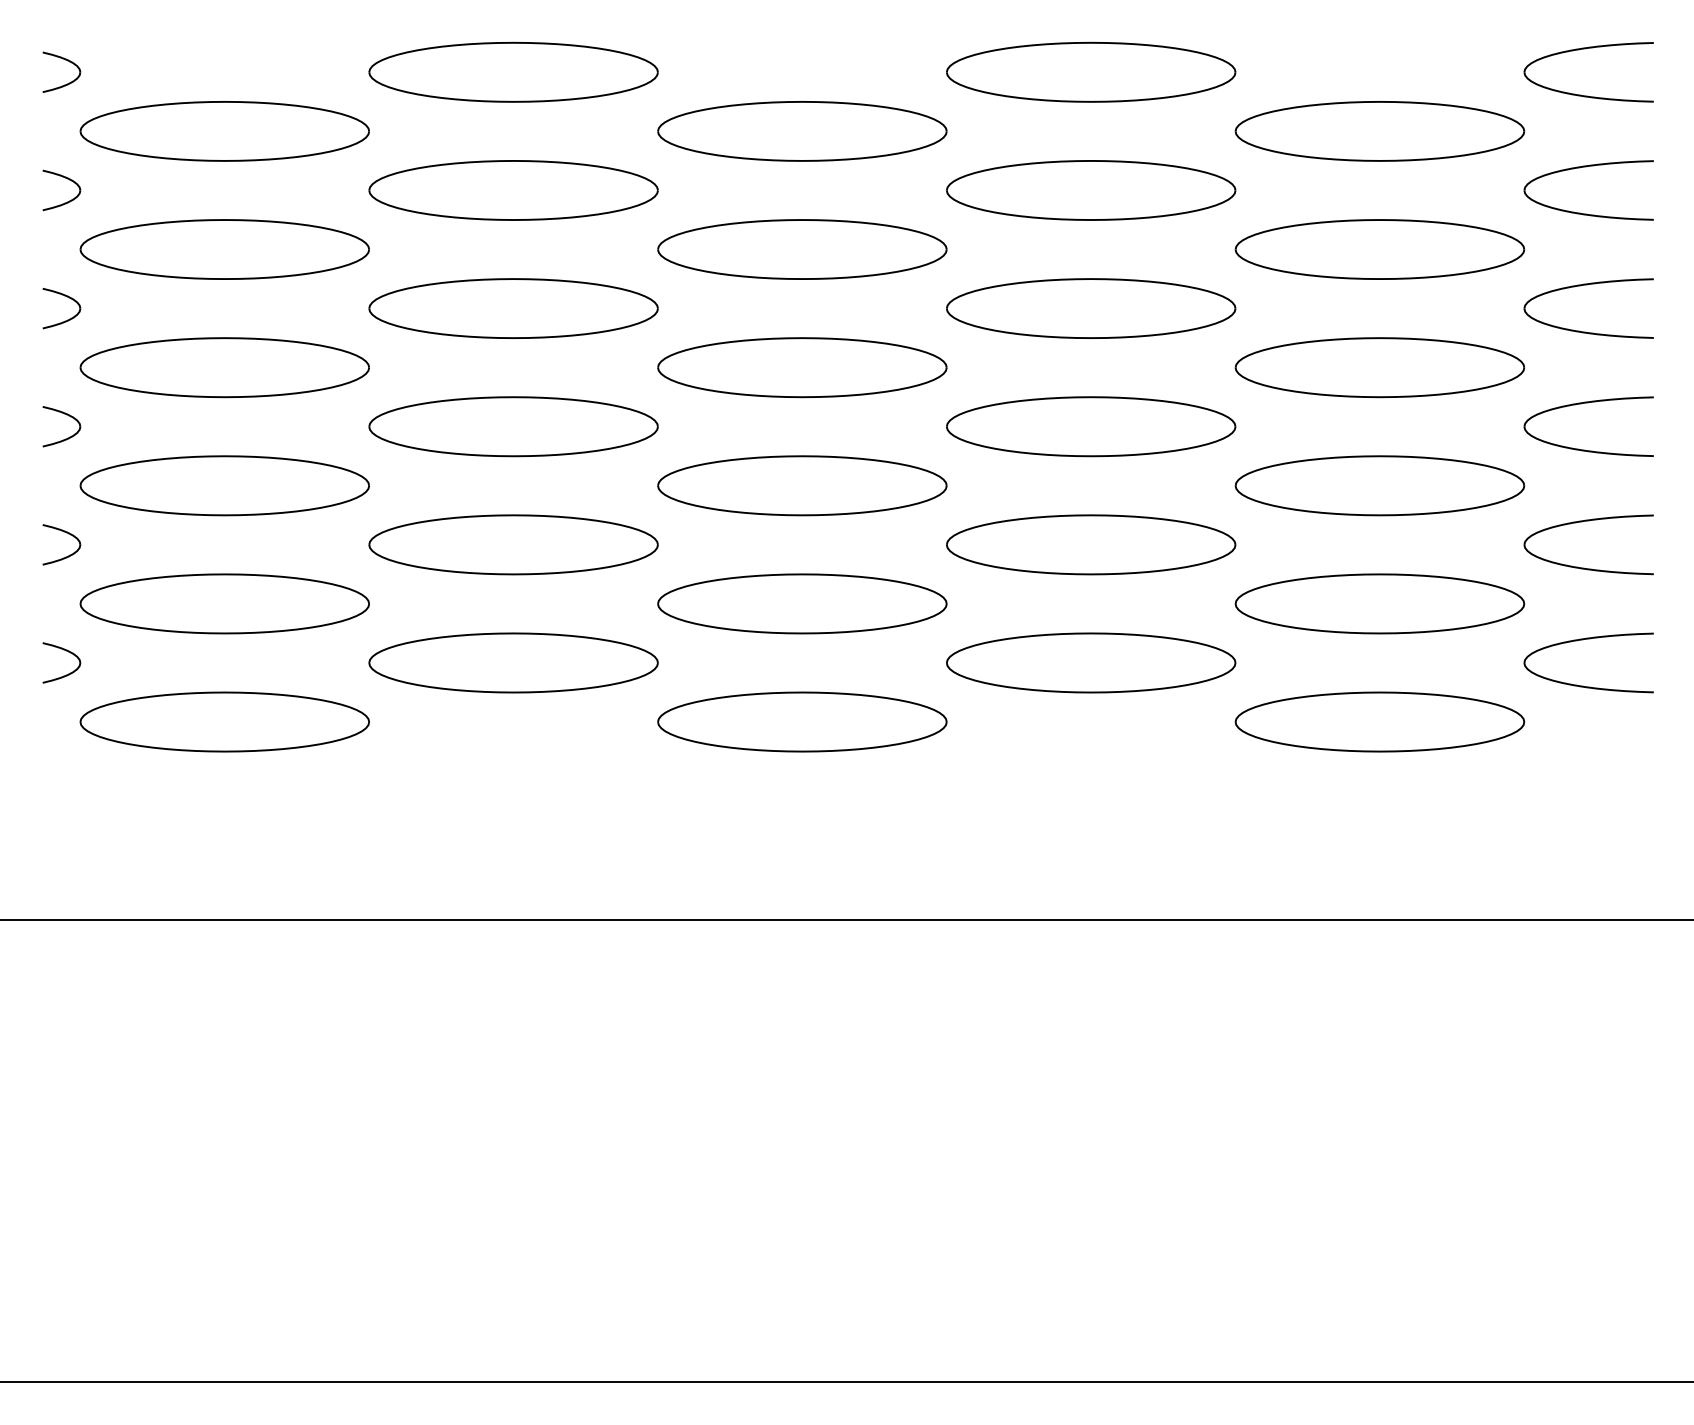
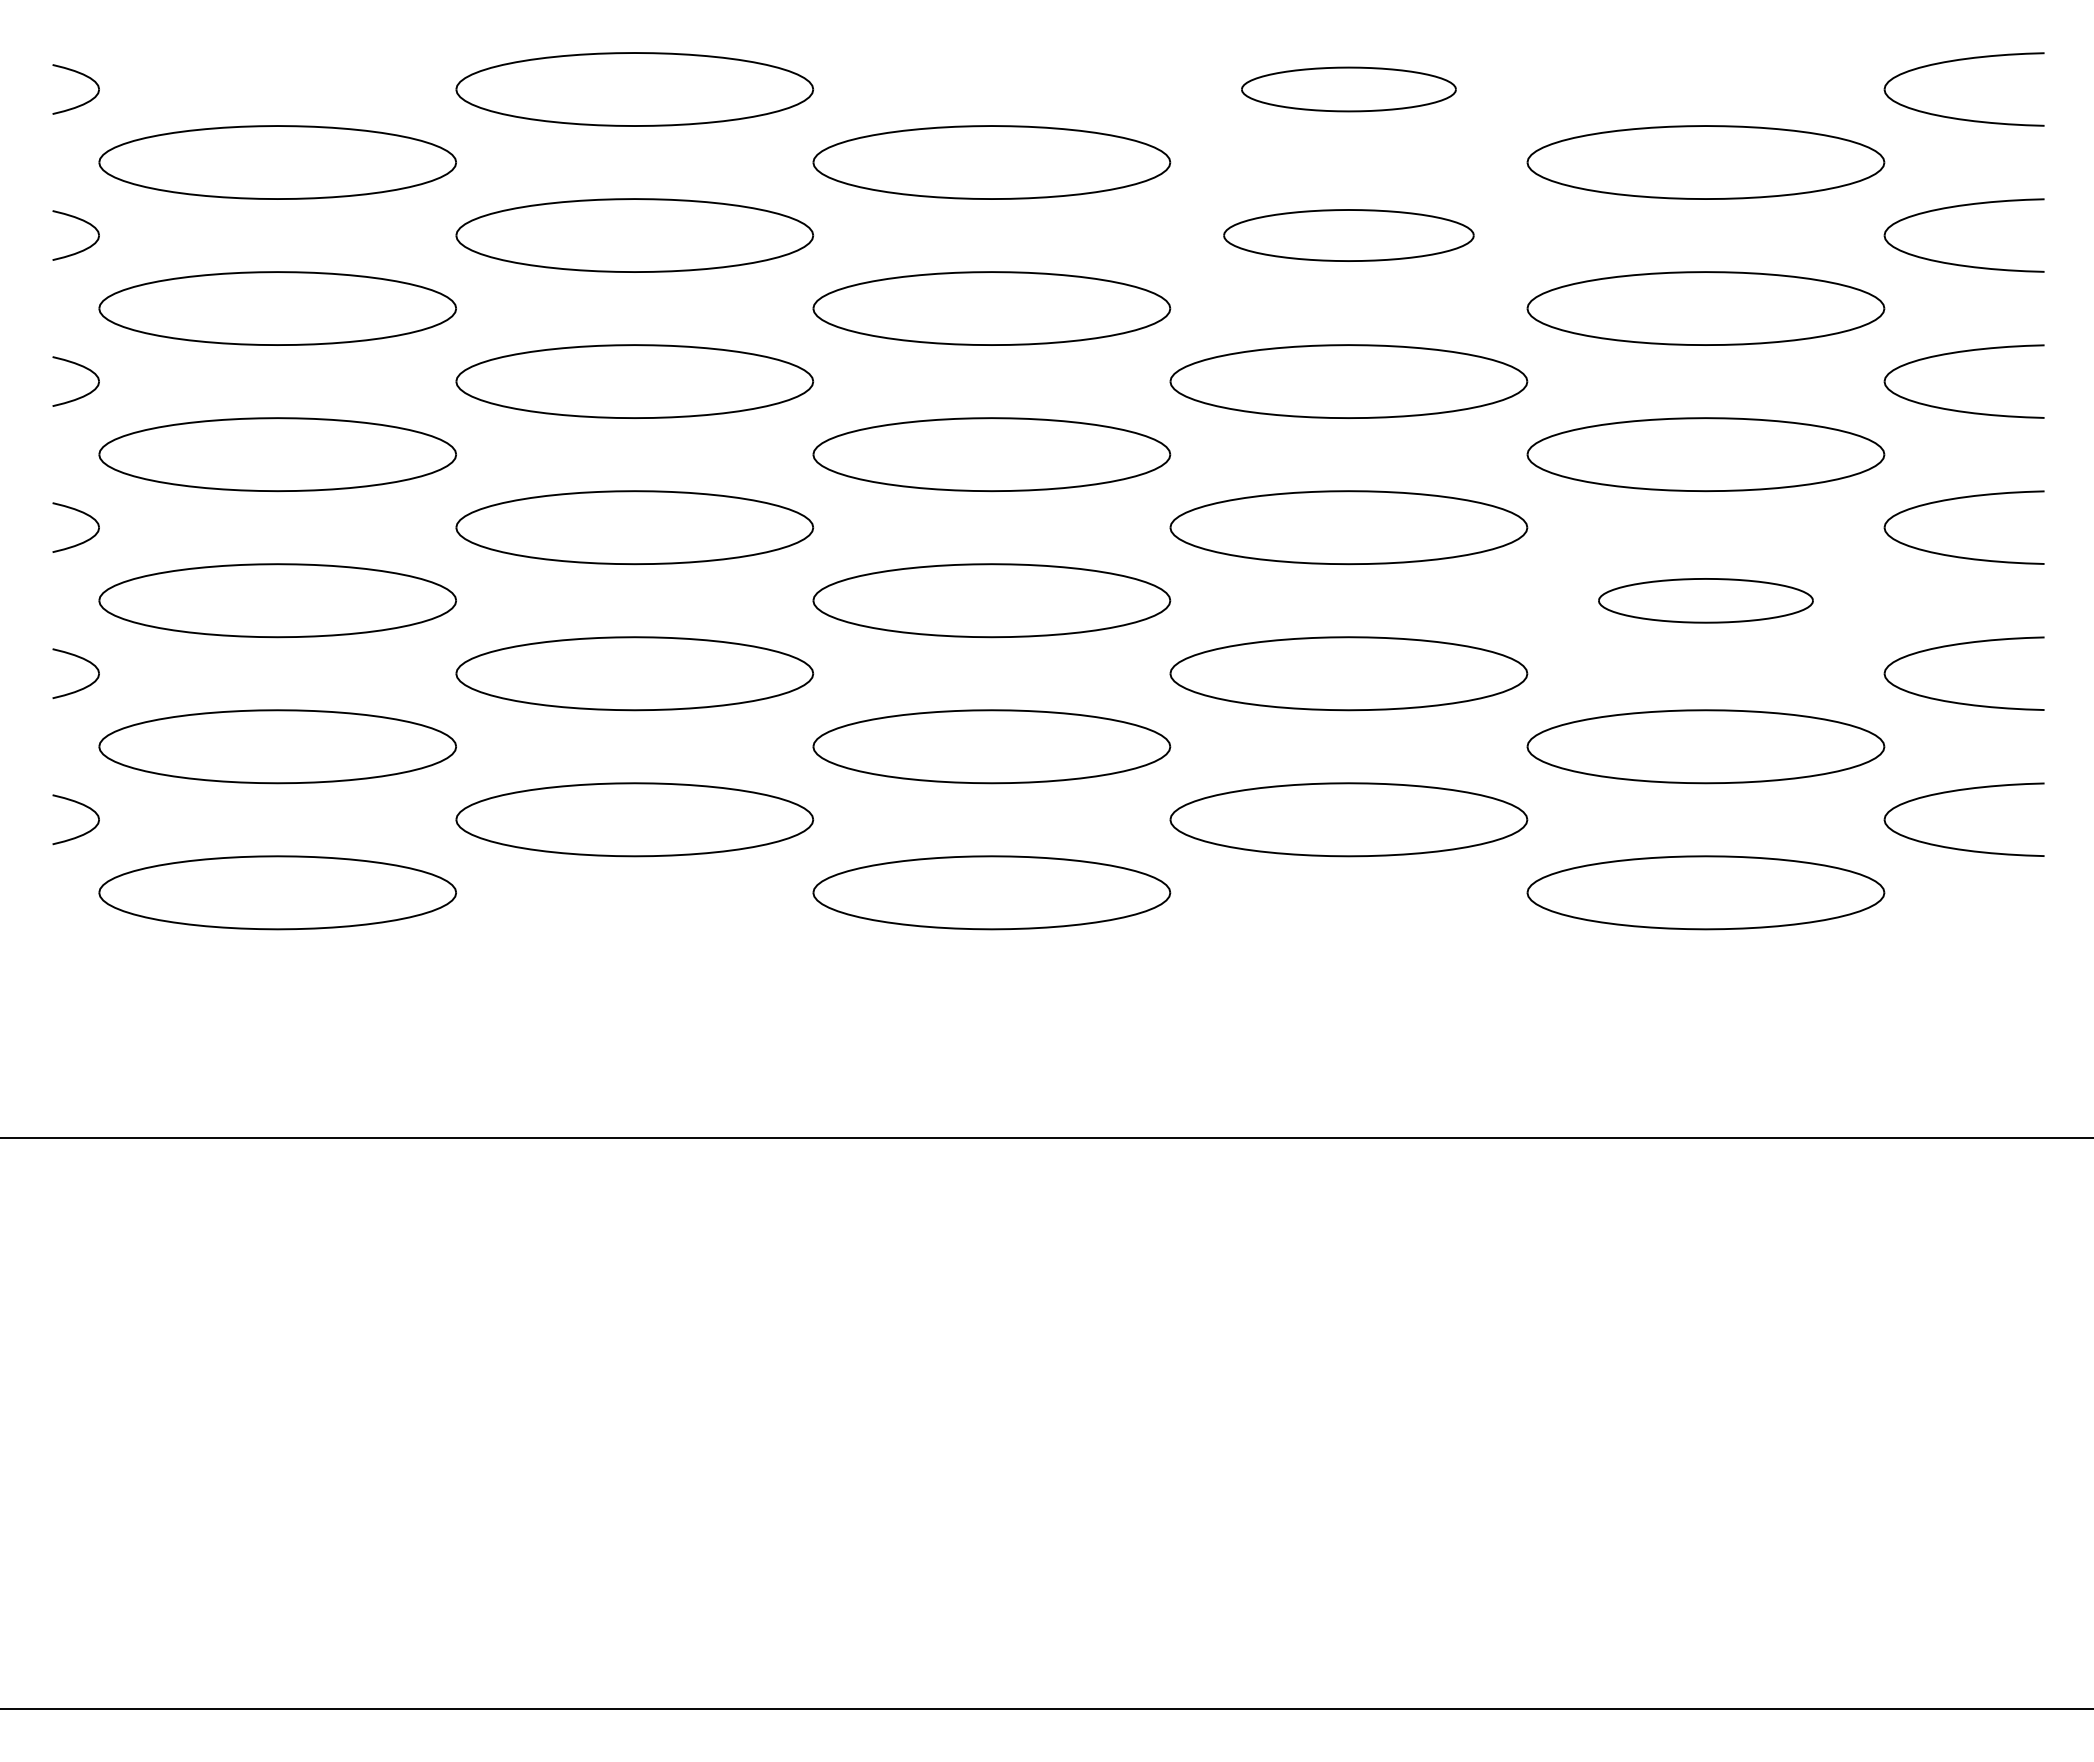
part: (1090, 72) -> (1348, 89), size x0.6
part: (1090, 190) -> (1348, 235), size x0.7
part: (1379, 485) -> (1705, 600), size x0.6

